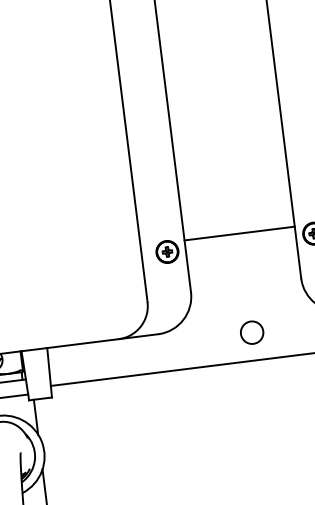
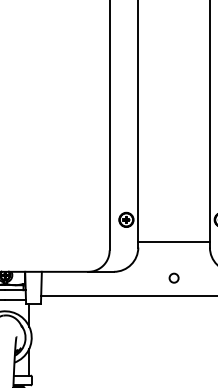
line: (238, 233) -> (173, 241), moved
circle: (250, 331) -> (173, 277), size x0.62

